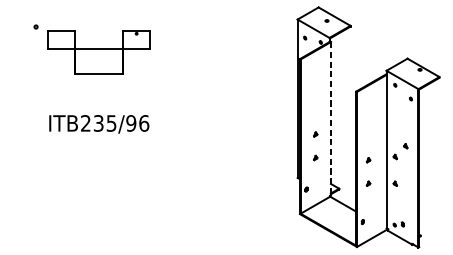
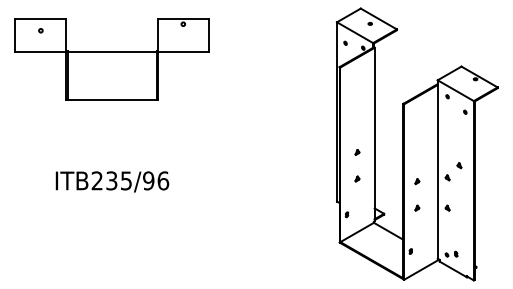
part: (98, 52) -> (111, 59), size x1.67
line: (330, 118) -> (374, 134), dashed -> solid
text: (99, 123) -> (112, 181), moved

